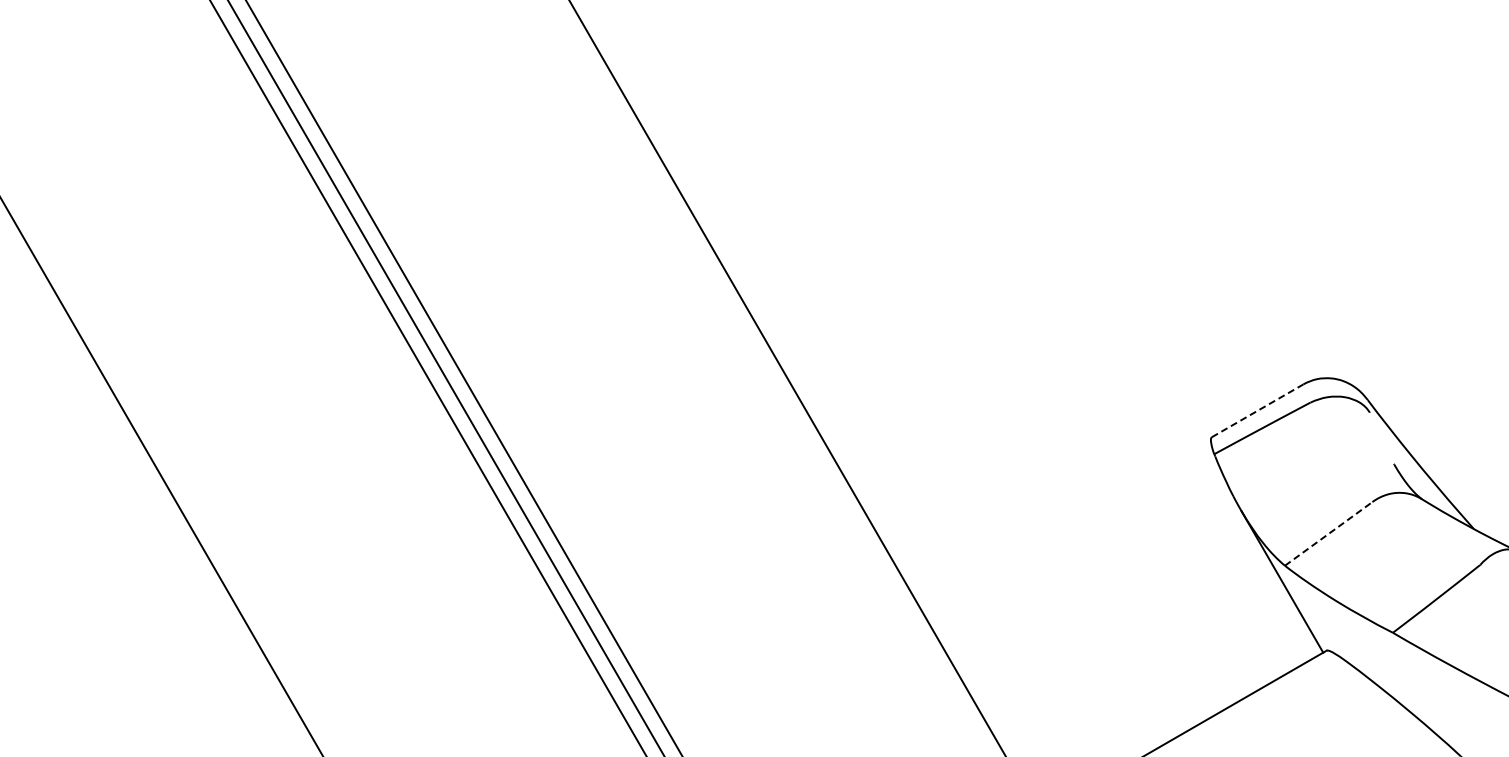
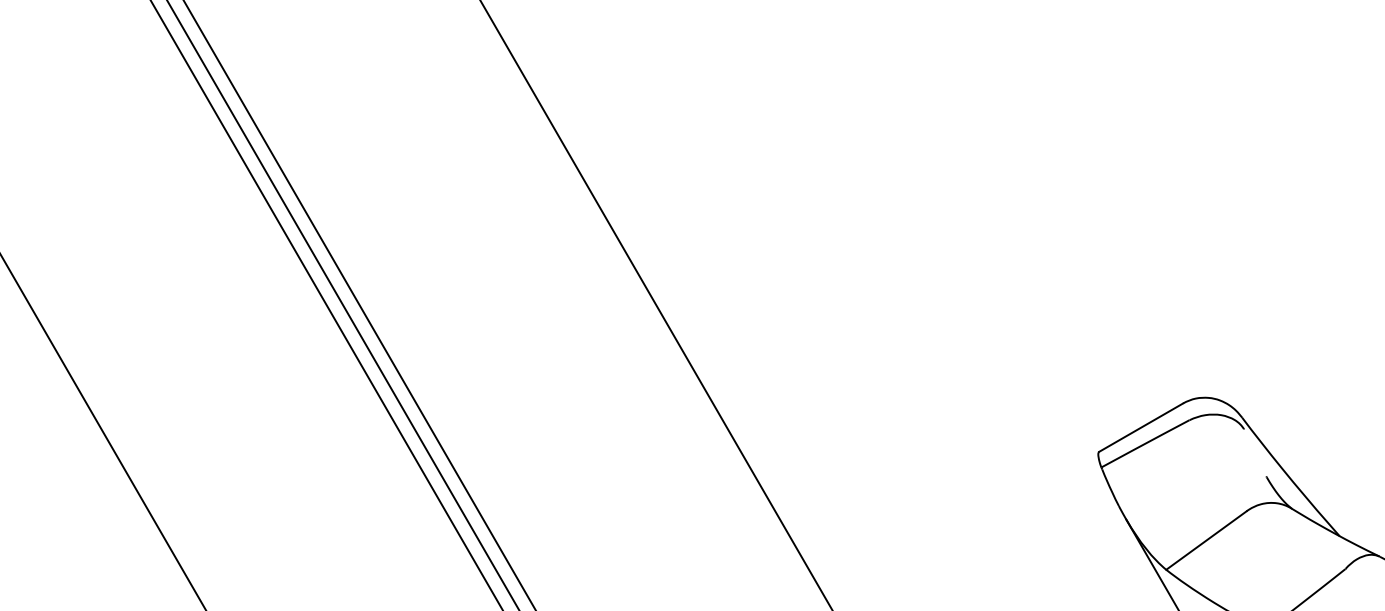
line: (1257, 410) -> (1141, 427), dashed -> solid
line: (1329, 533) -> (1207, 540), dashed -> solid

